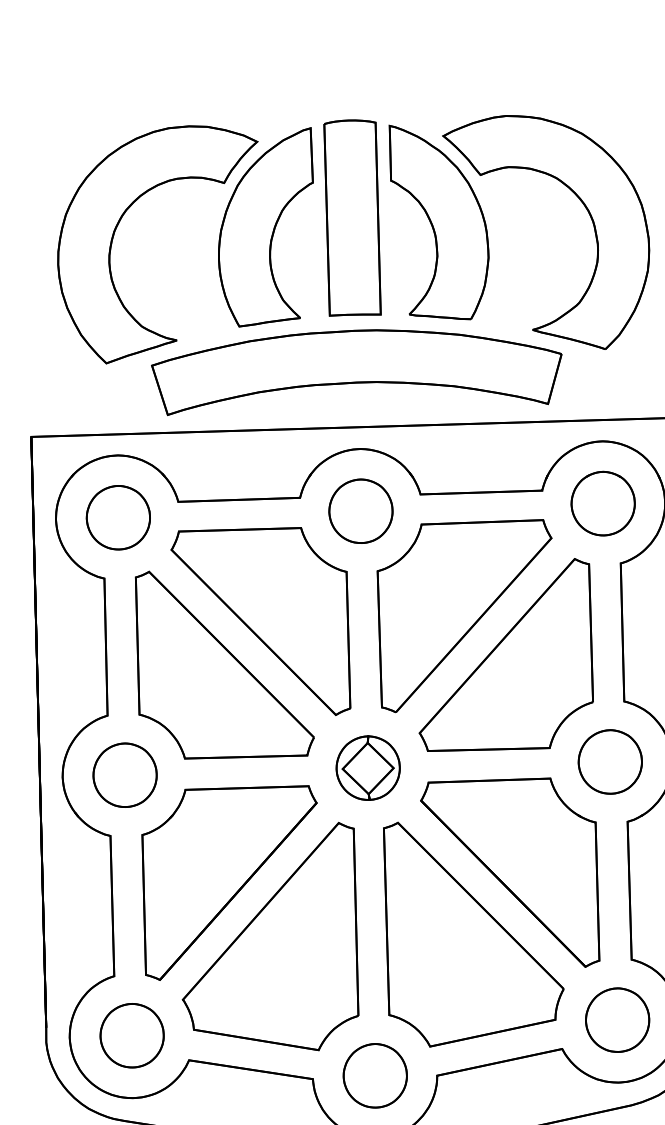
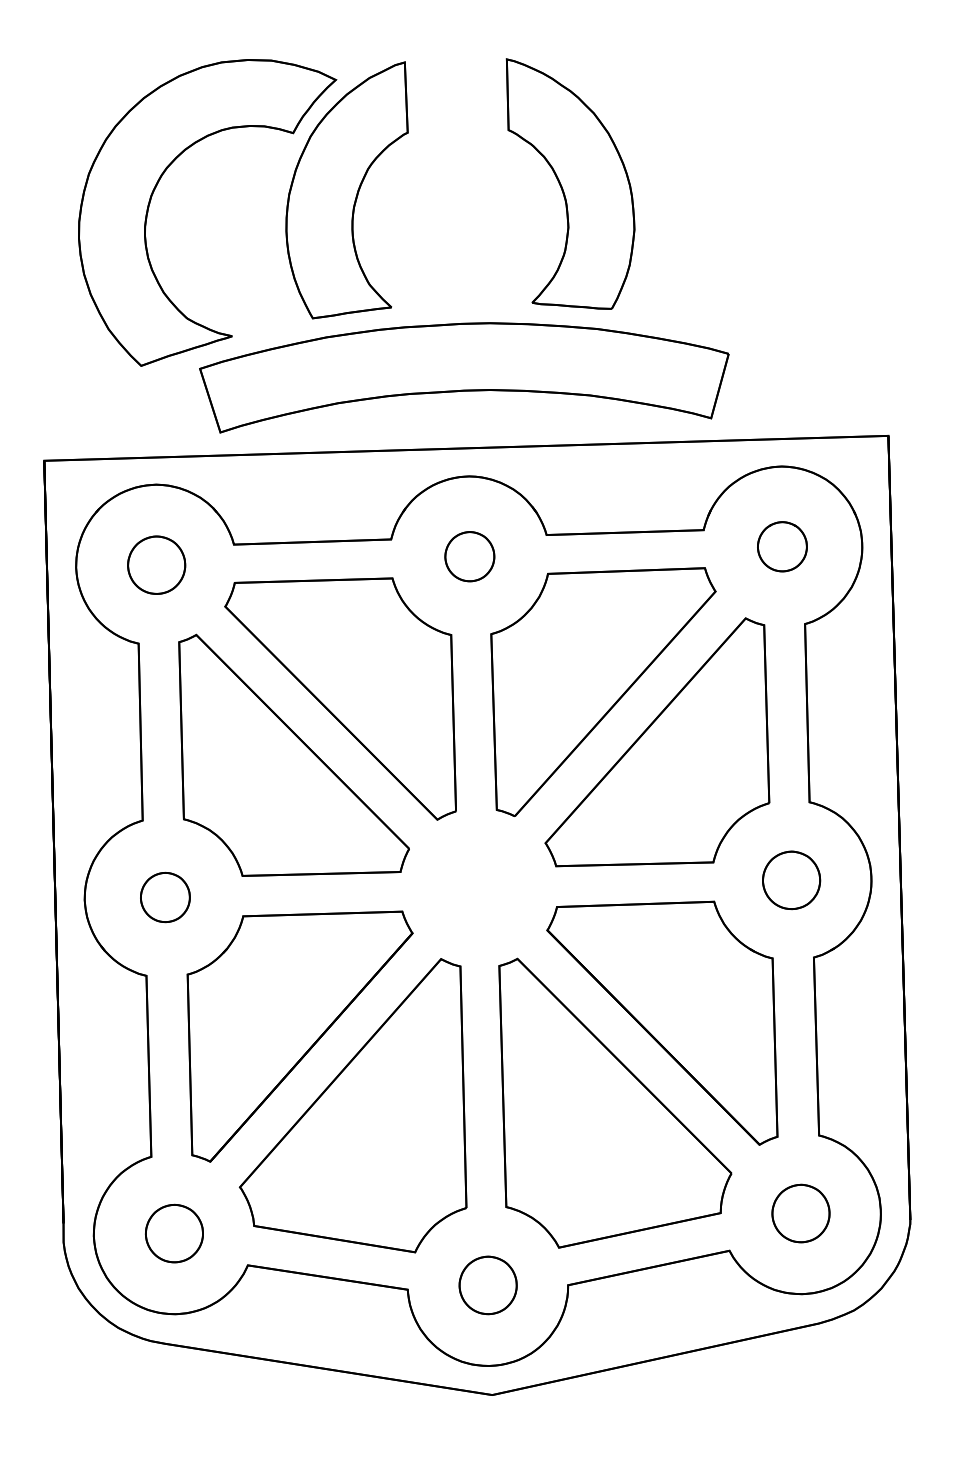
part: (585, 208) -> (759, 165), removed
part: (352, 218) -> (458, 178), removed
part: (603, 503) -> (782, 546), size x0.6
part: (360, 511) -> (469, 556), size x0.6
part: (118, 518) -> (156, 565), size x0.7
part: (610, 762) -> (791, 880), size x0.7
part: (367, 768) -> (478, 888), removed
part: (125, 775) -> (165, 897), size x0.6
part: (617, 1020) -> (800, 1213), size x0.7
part: (132, 1035) -> (174, 1233), size x0.7
part: (374, 1075) -> (487, 1285), size x0.7

